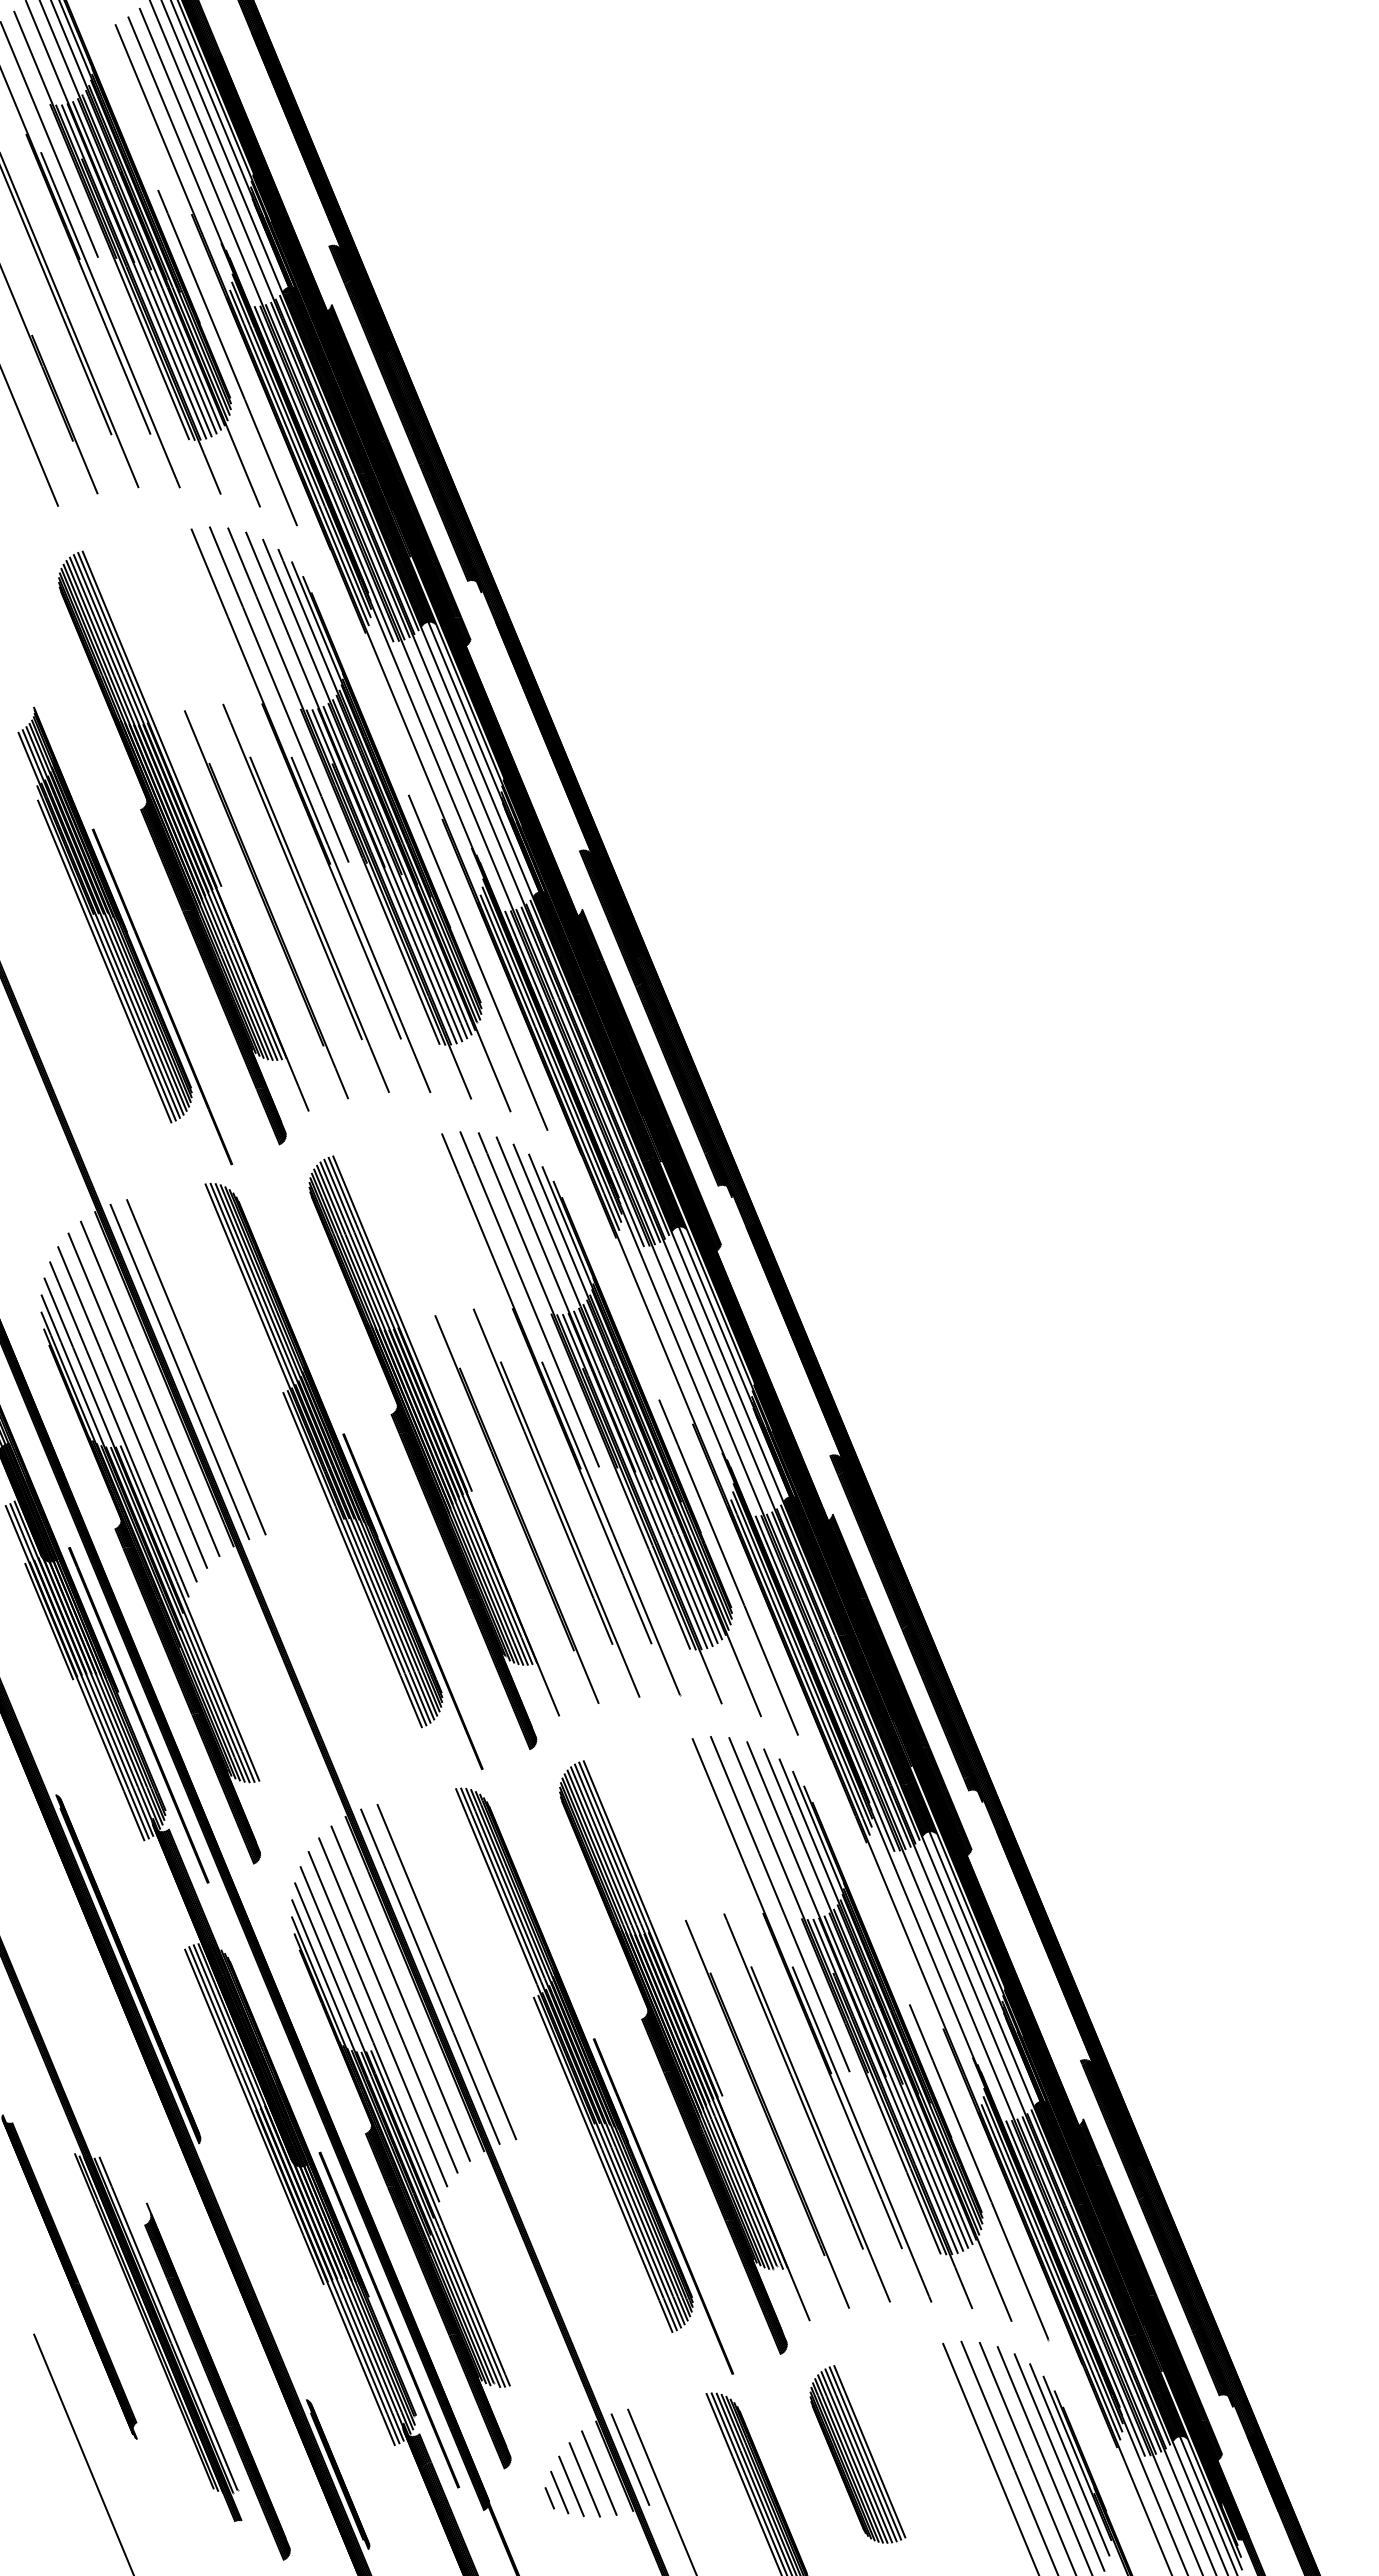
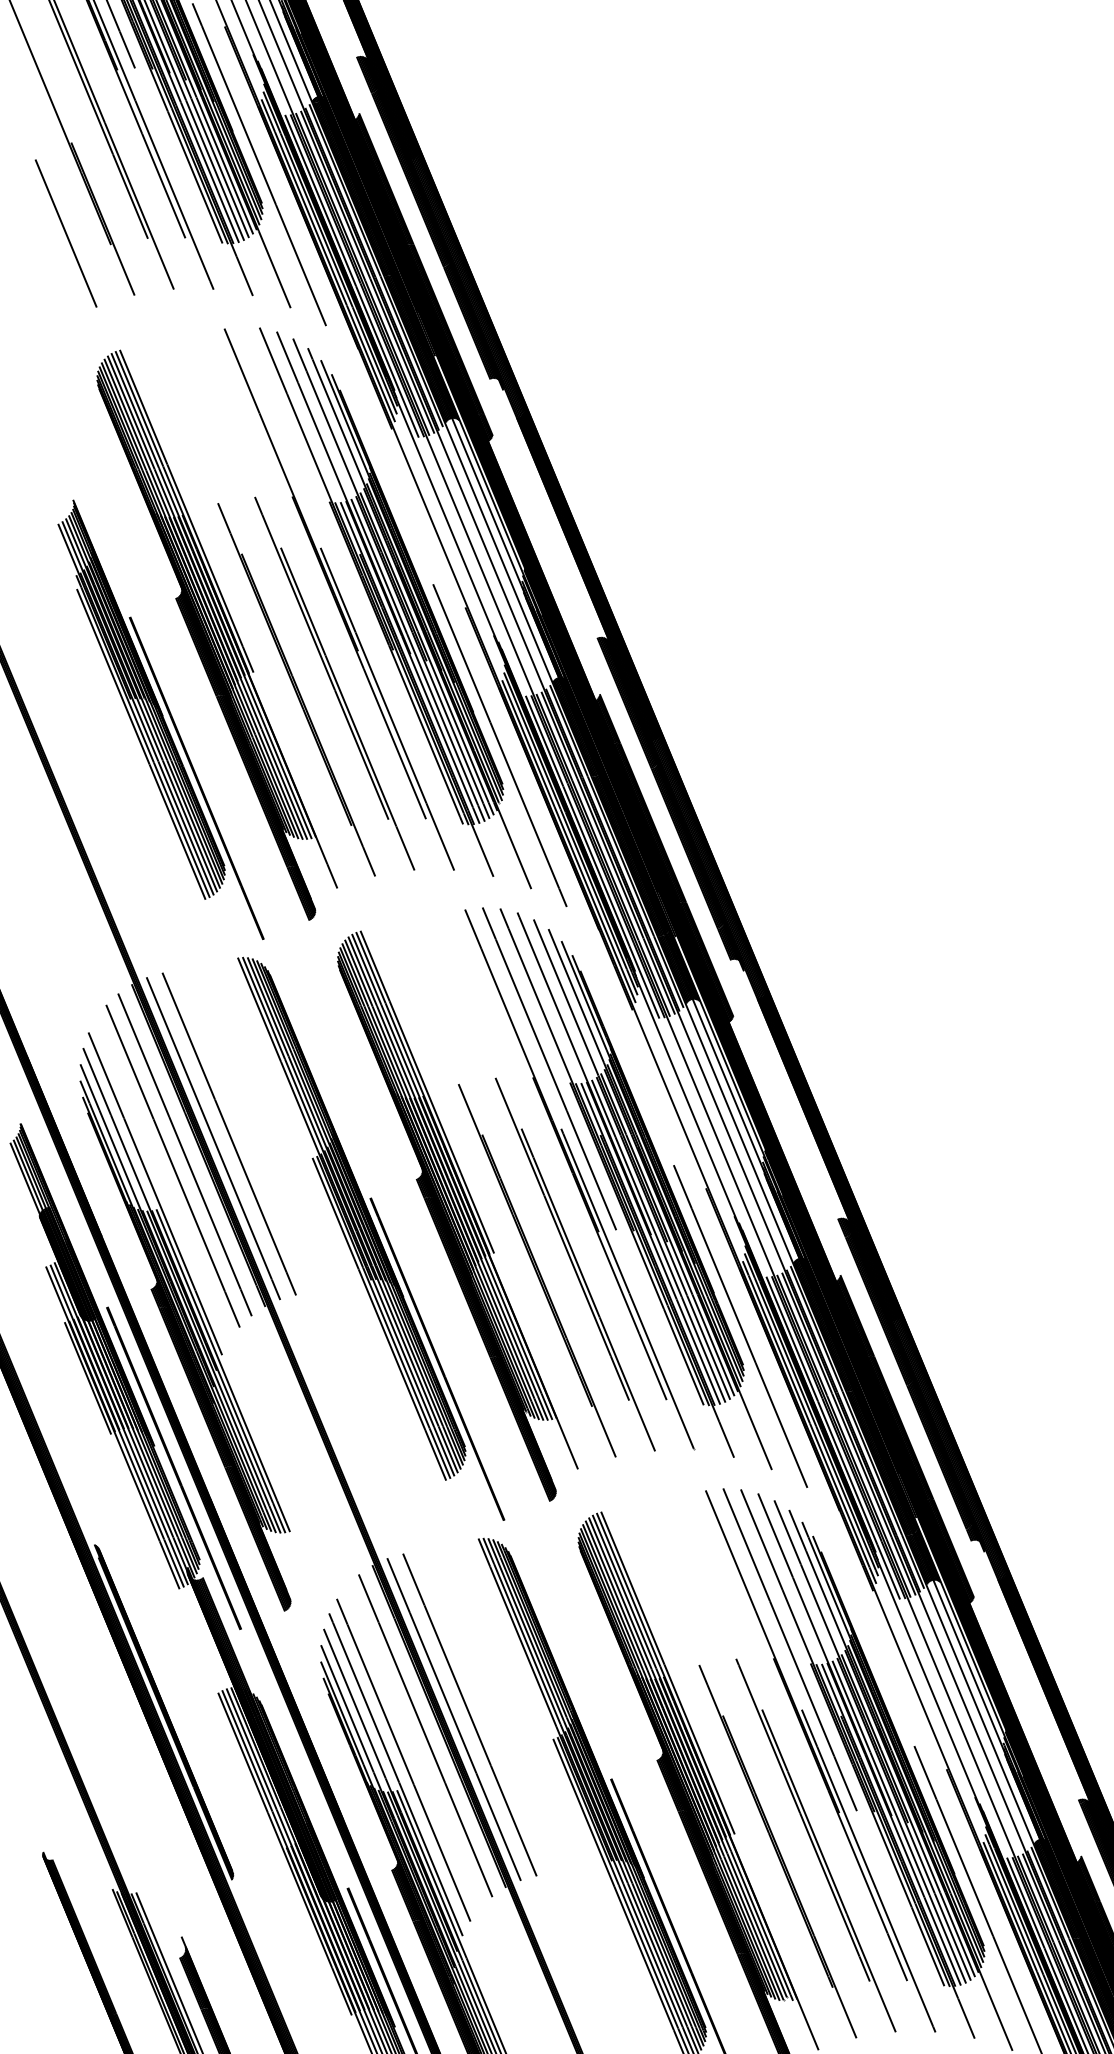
line: (279, 694) -> (309, 487), removed
line: (127, 1414) -> (163, 1179), removed
line: (388, 2005) -> (413, 1747), removed

